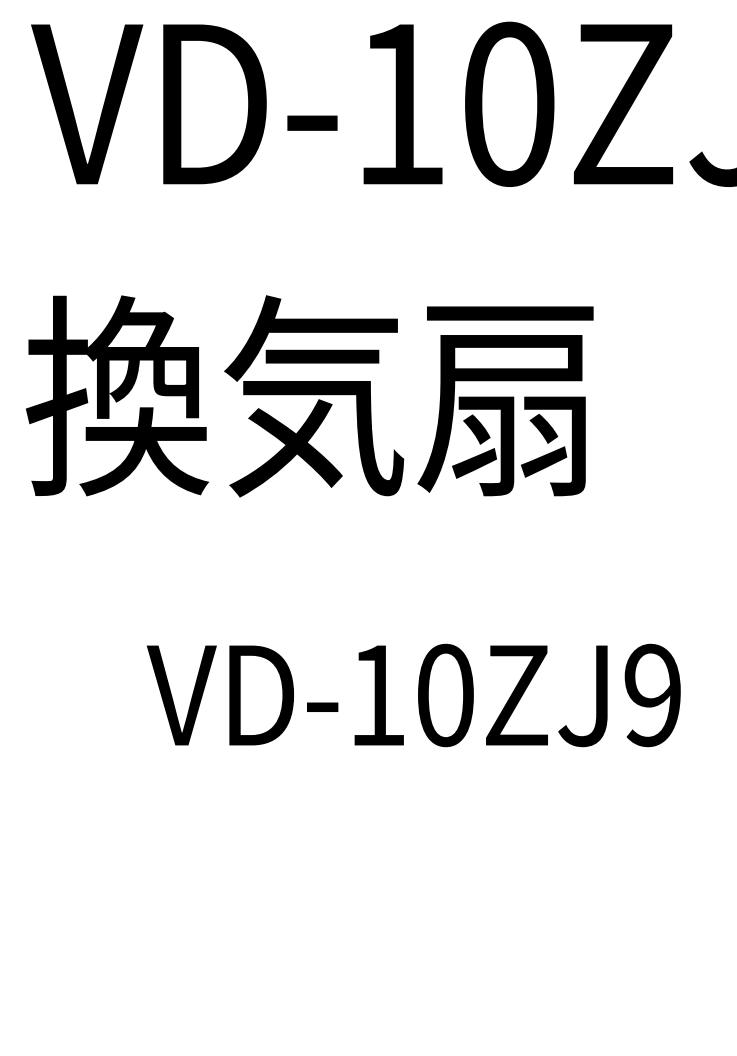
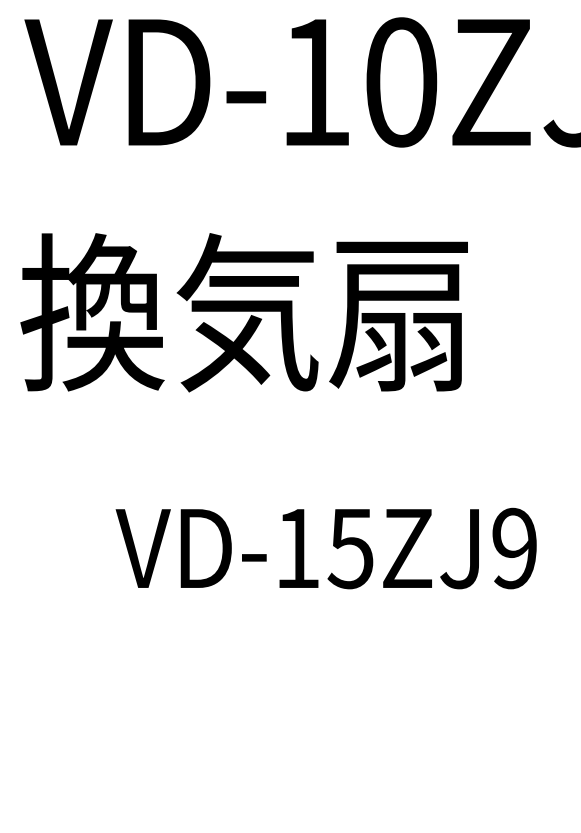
text: (444, 695) -> (350, 548), VD-10ZJ9 -> VD-15ZJ9

